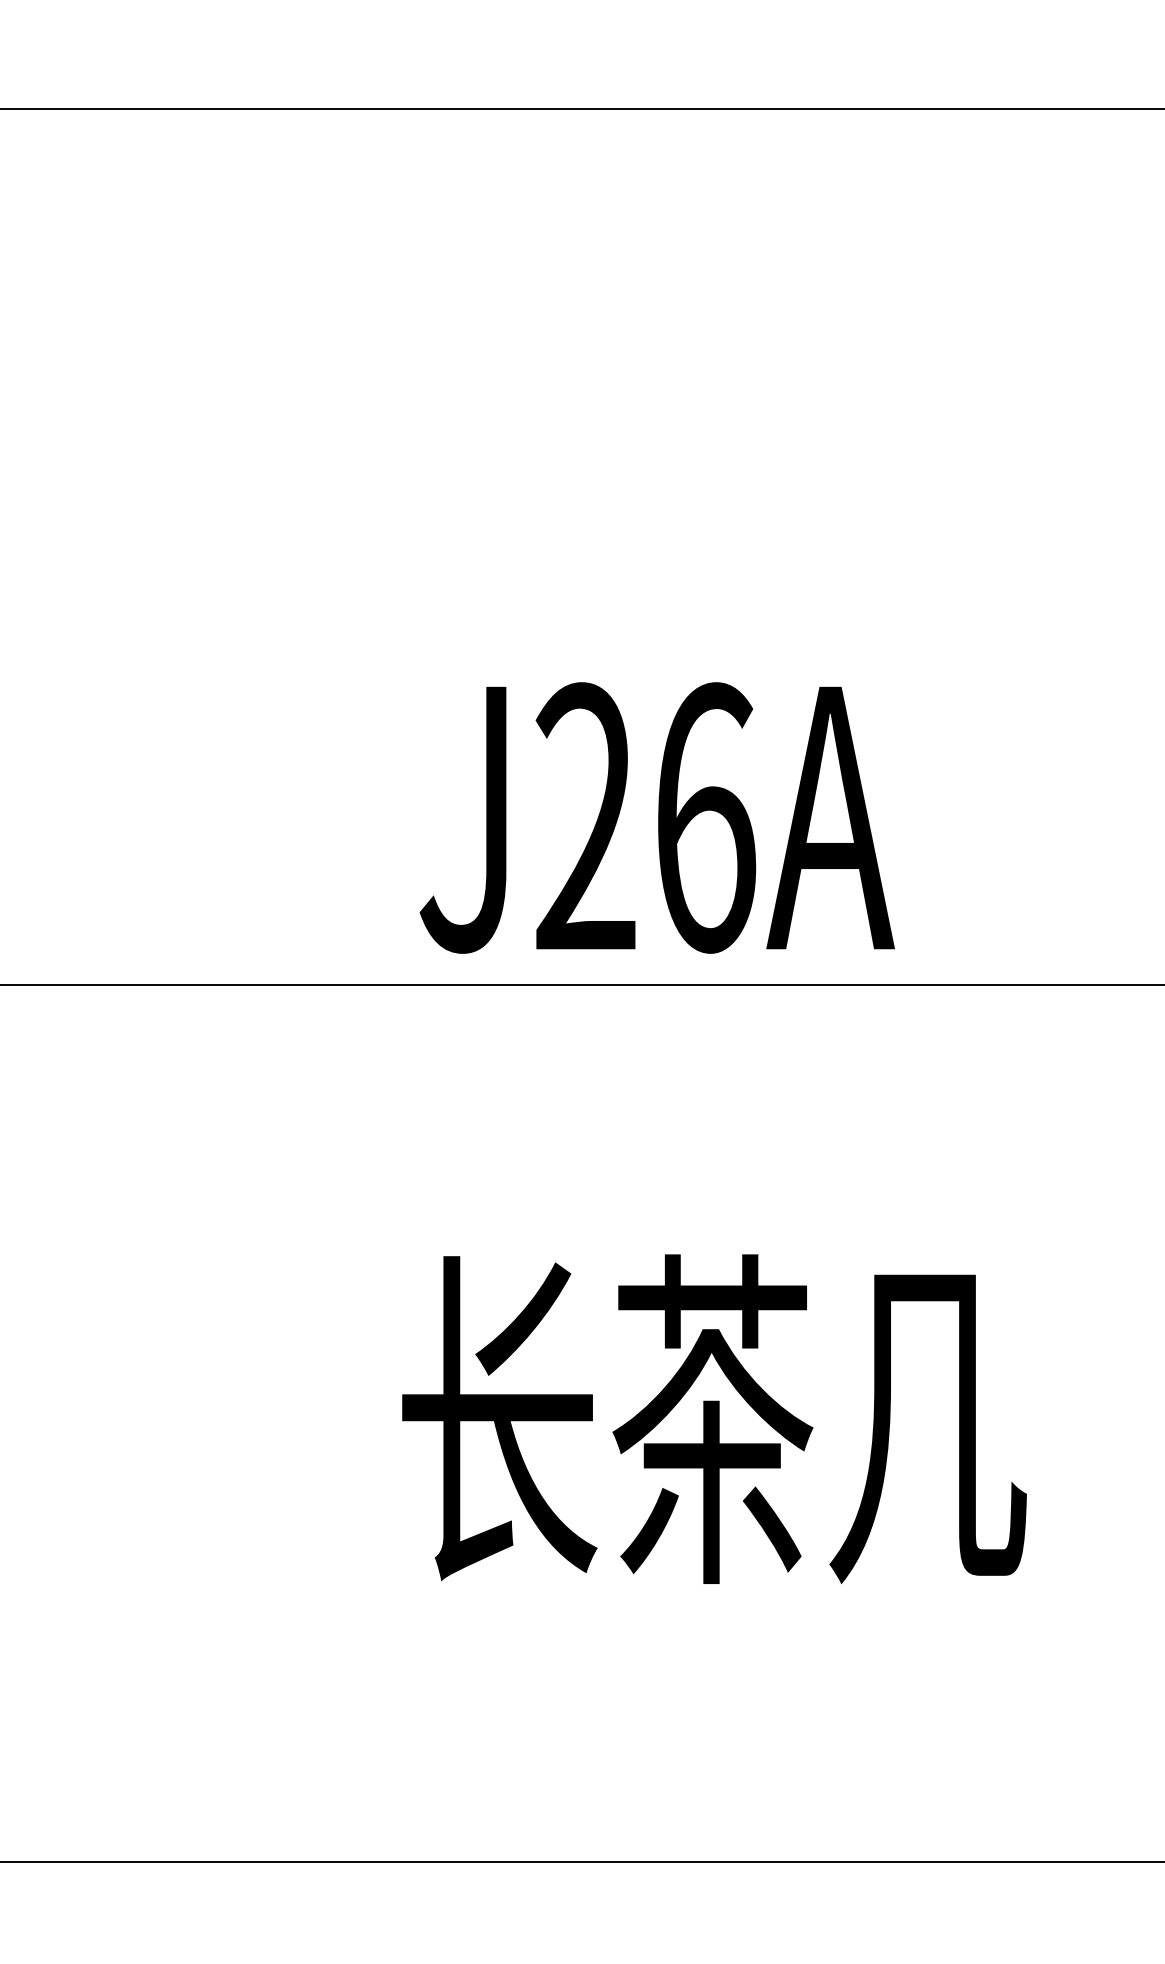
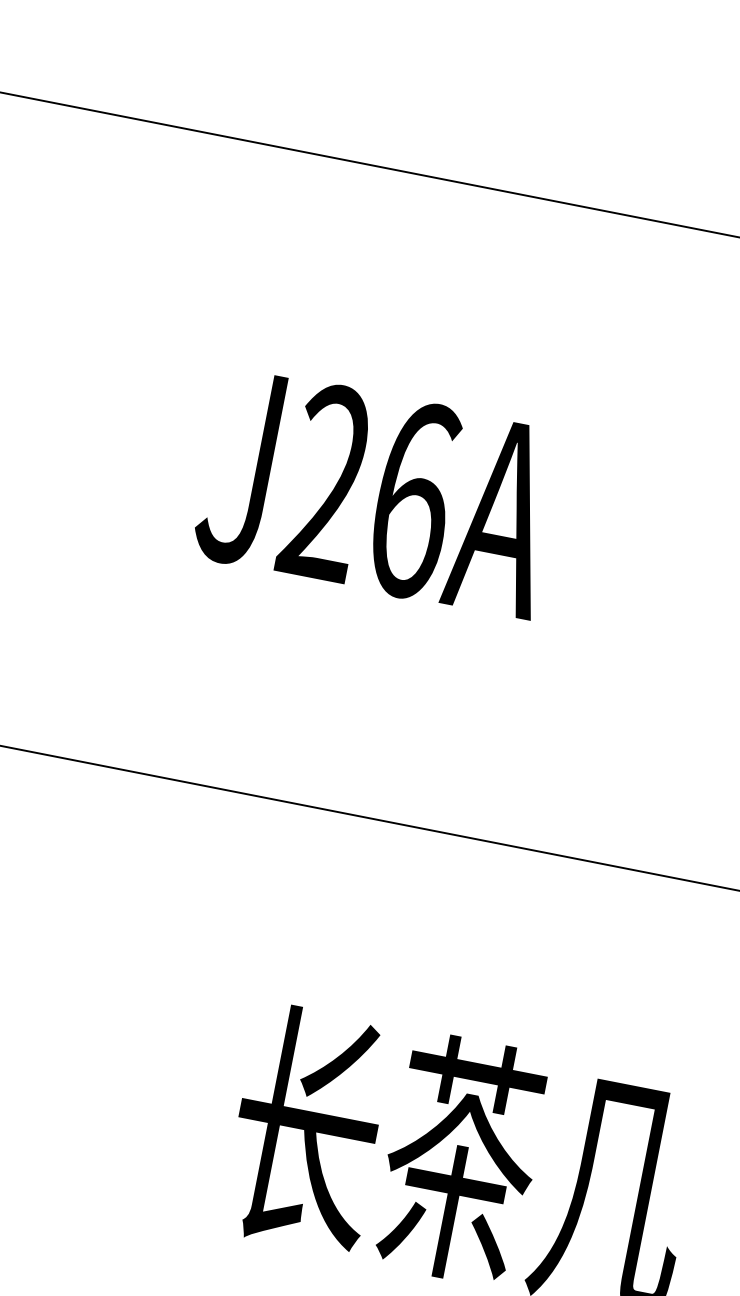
text: (656, 817) -> (378, 492), moved

